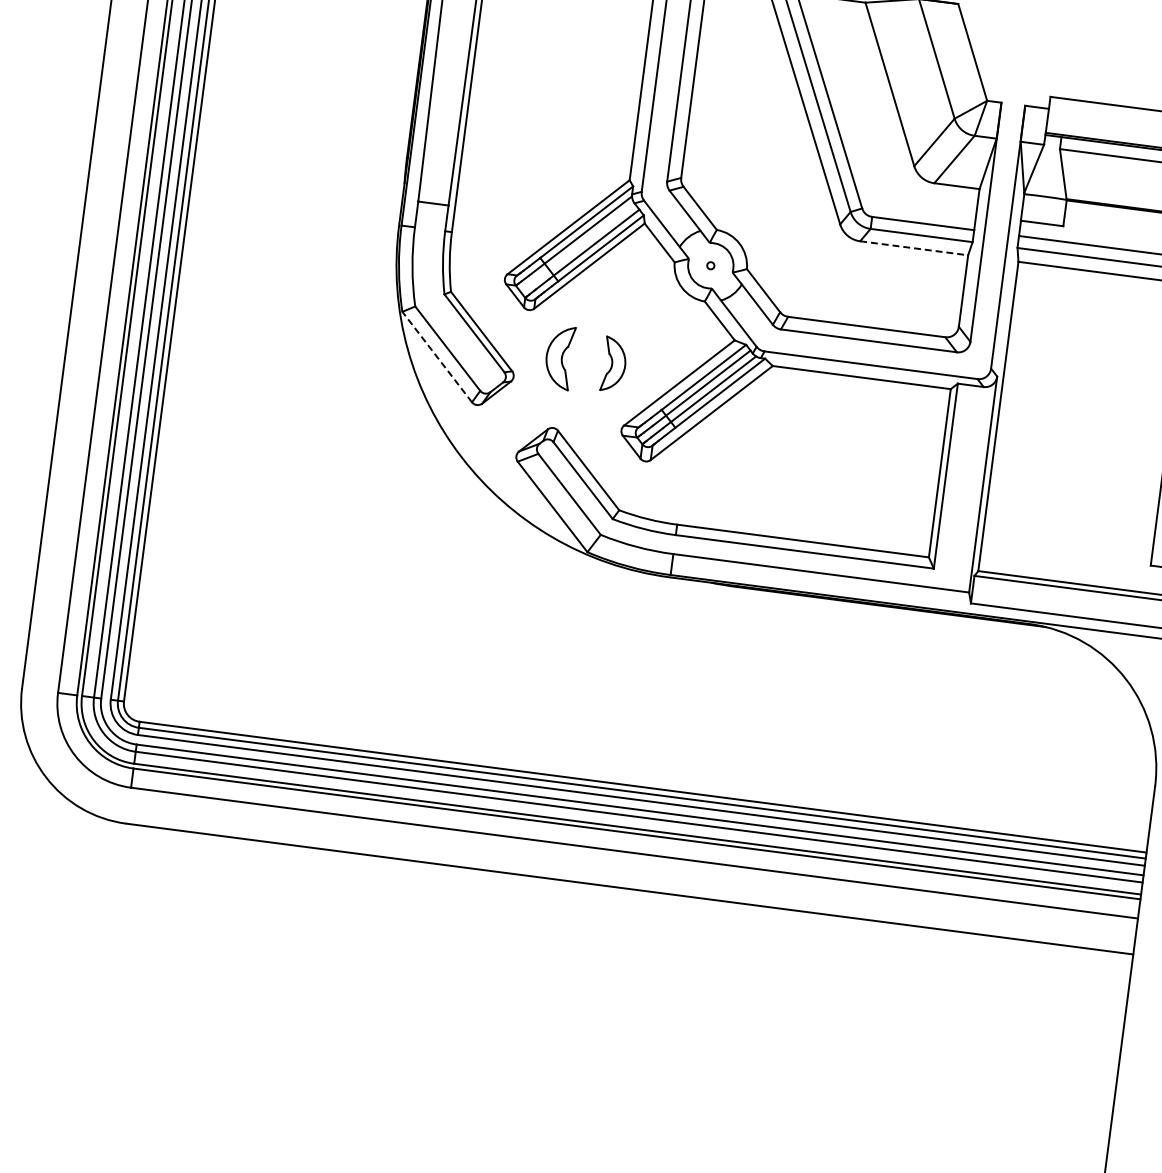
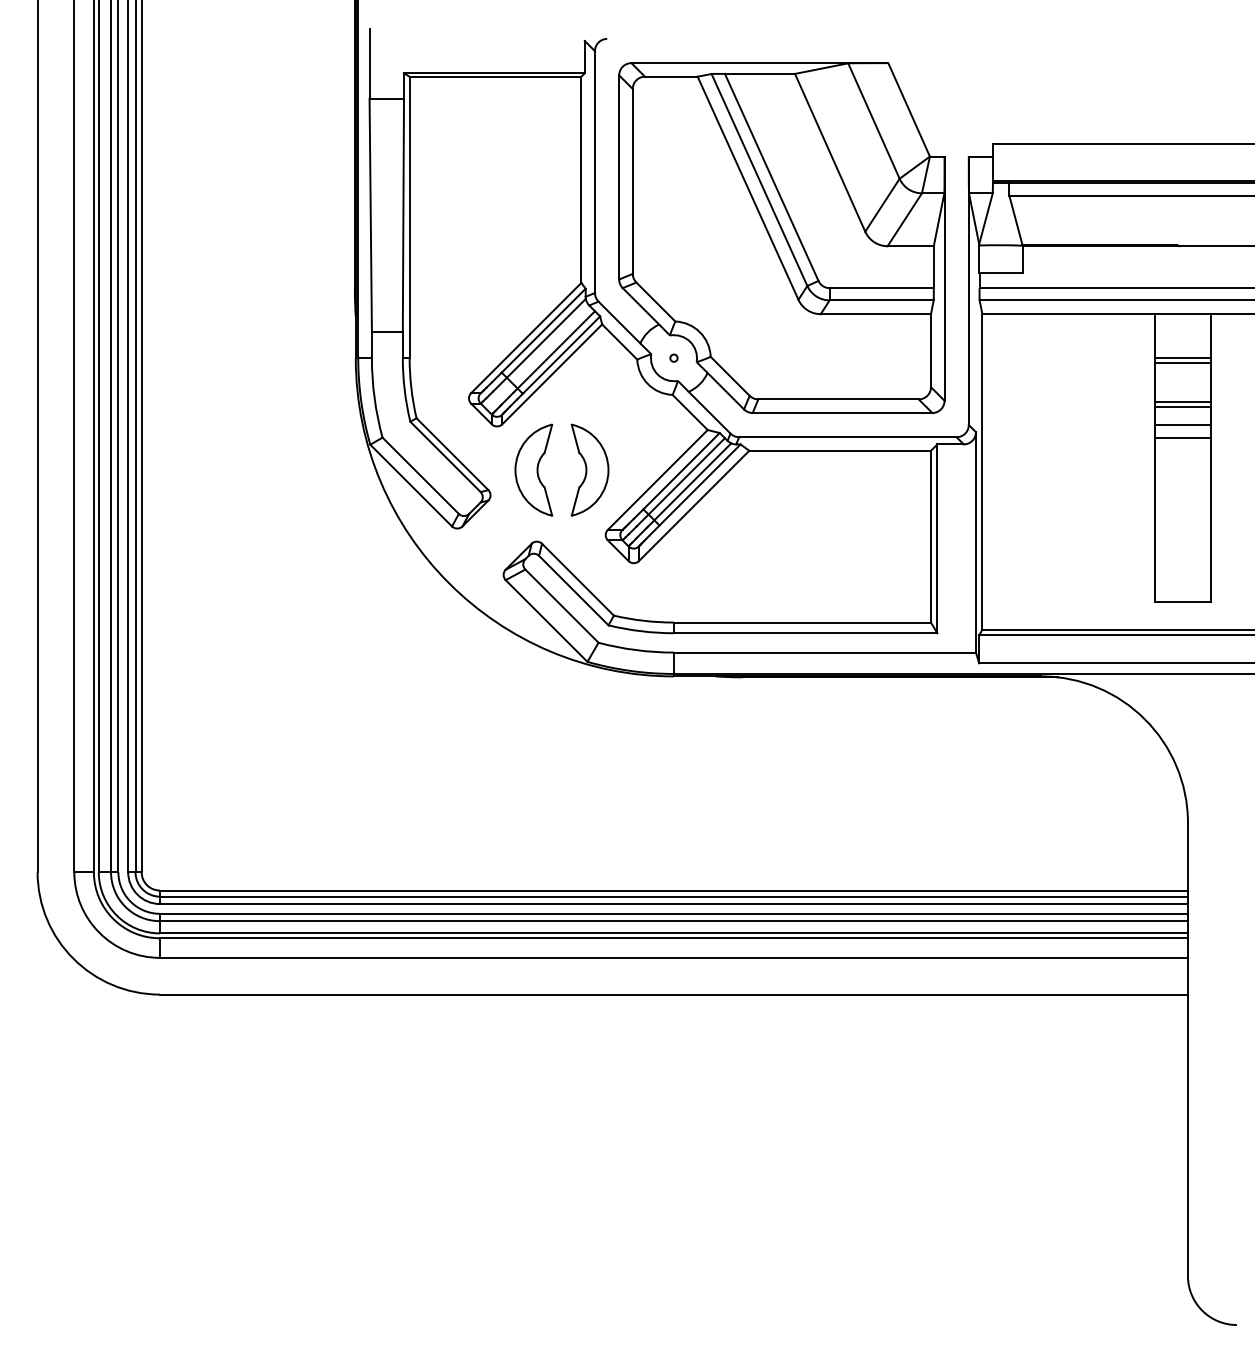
line: (914, 248) -> (876, 314), dashed -> solid
part: (559, 356) -> (533, 469), size x1.43
line: (437, 357) -> (411, 485), dashed -> solid
part: (613, 364) -> (589, 469), size x1.67

